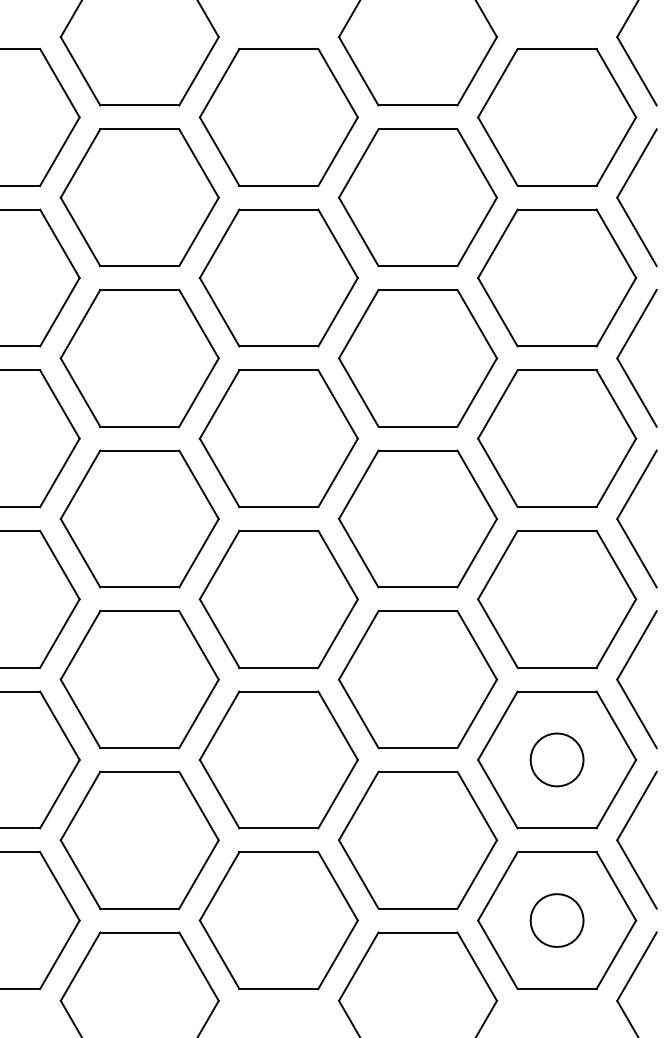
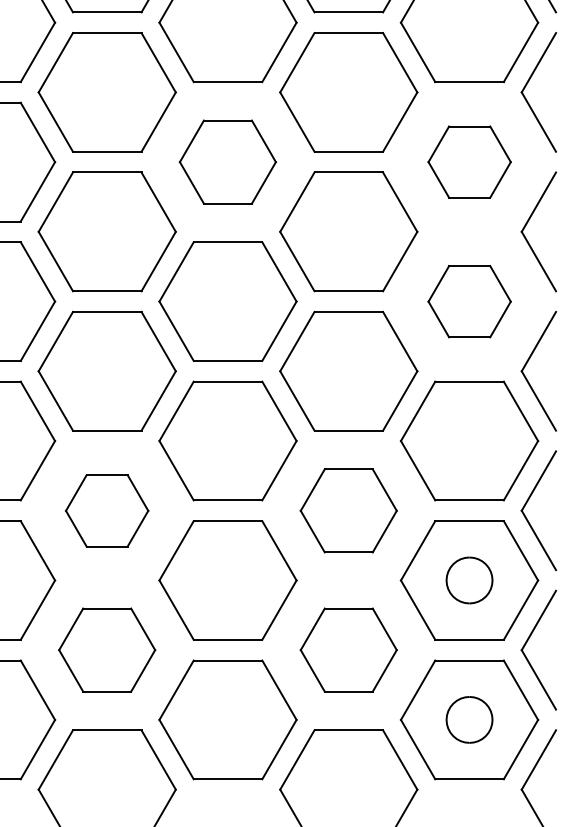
part: (278, 277) -> (227, 161), size x0.7
part: (557, 277) -> (469, 161), size x0.6
part: (557, 438) -> (469, 301), size x0.6
part: (139, 679) -> (107, 510), size x0.6
part: (417, 679) -> (348, 510), size x0.7
part: (139, 839) -> (107, 649), size x0.7
part: (417, 839) -> (348, 649), size x0.7

